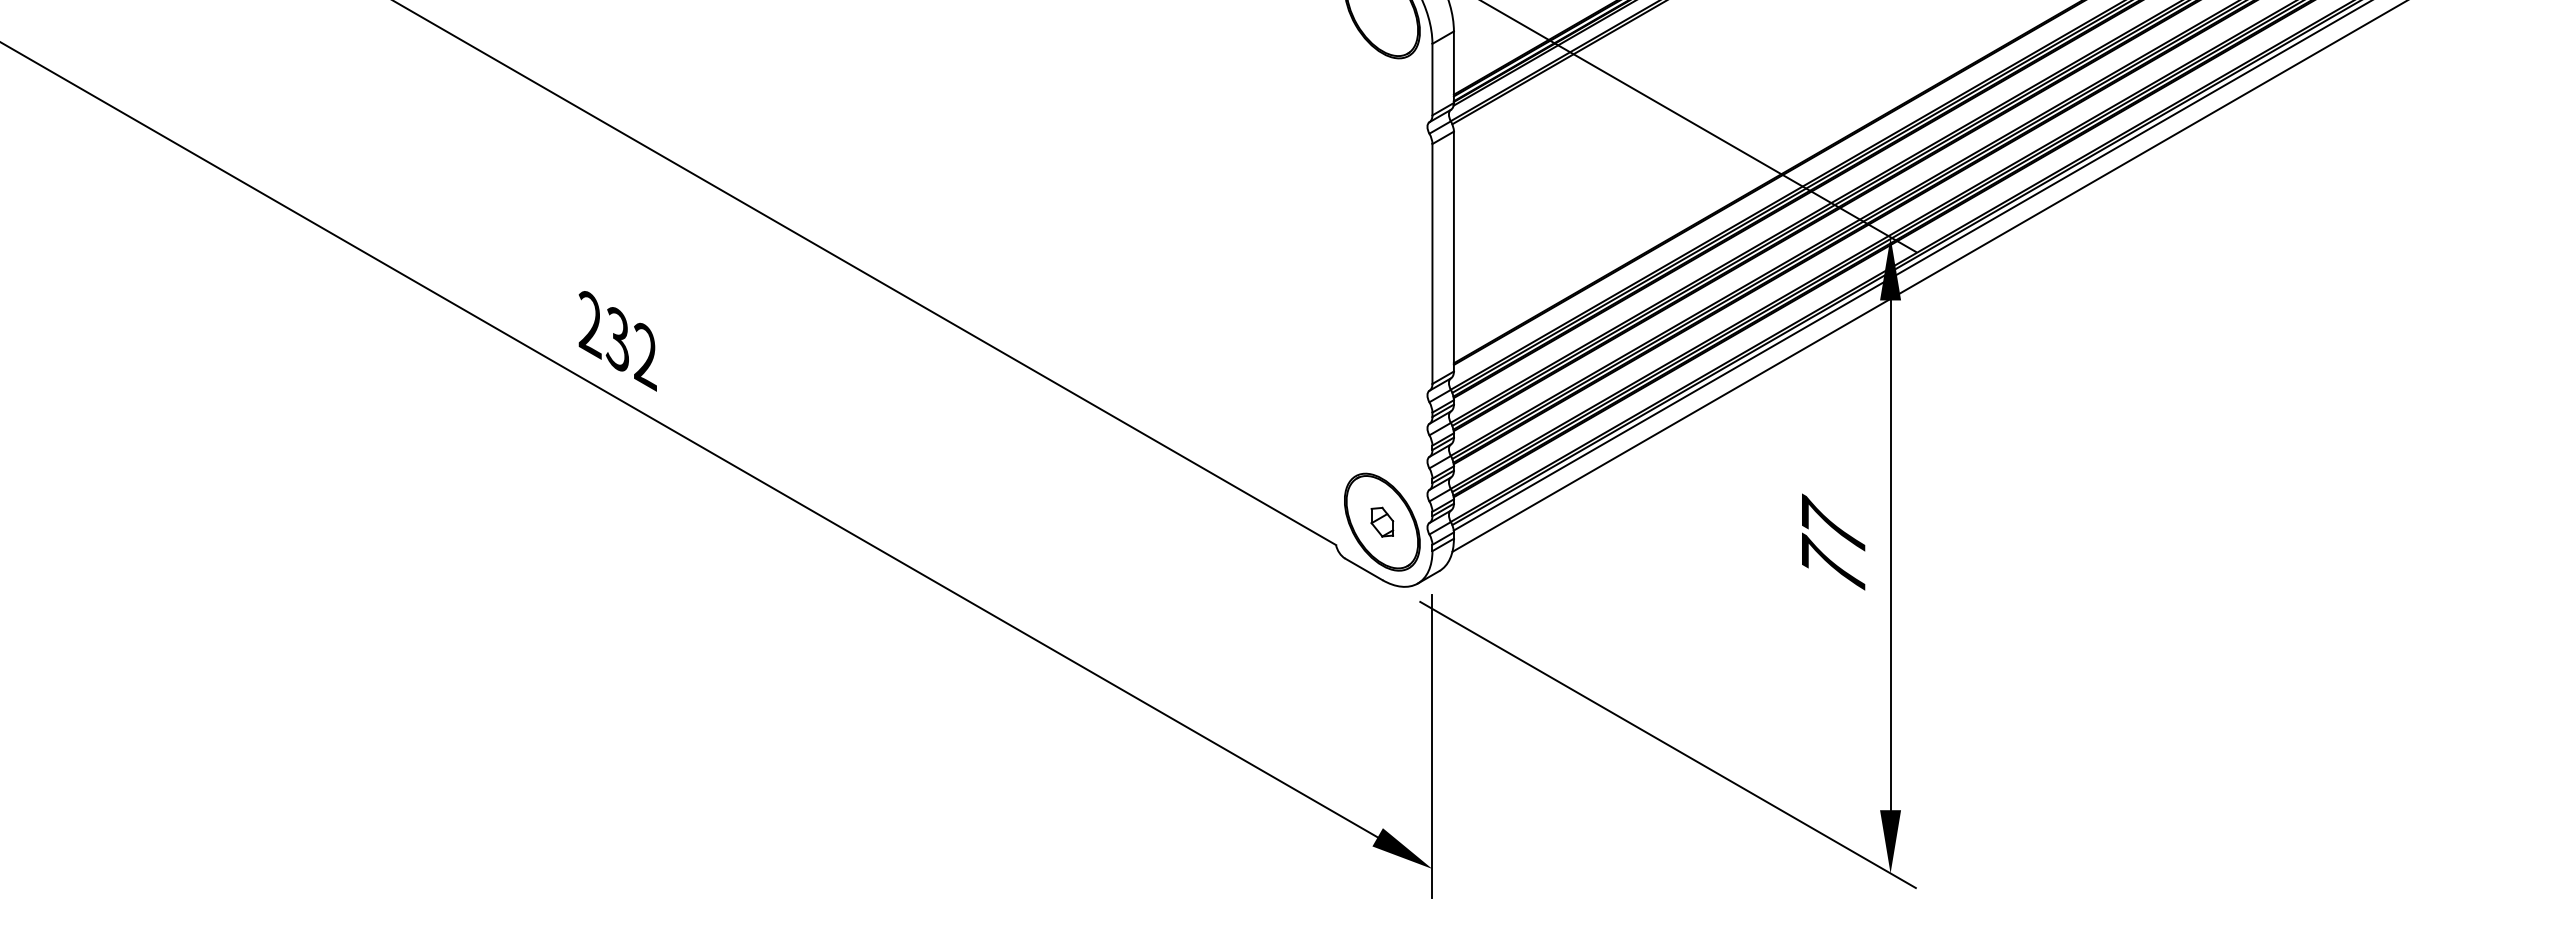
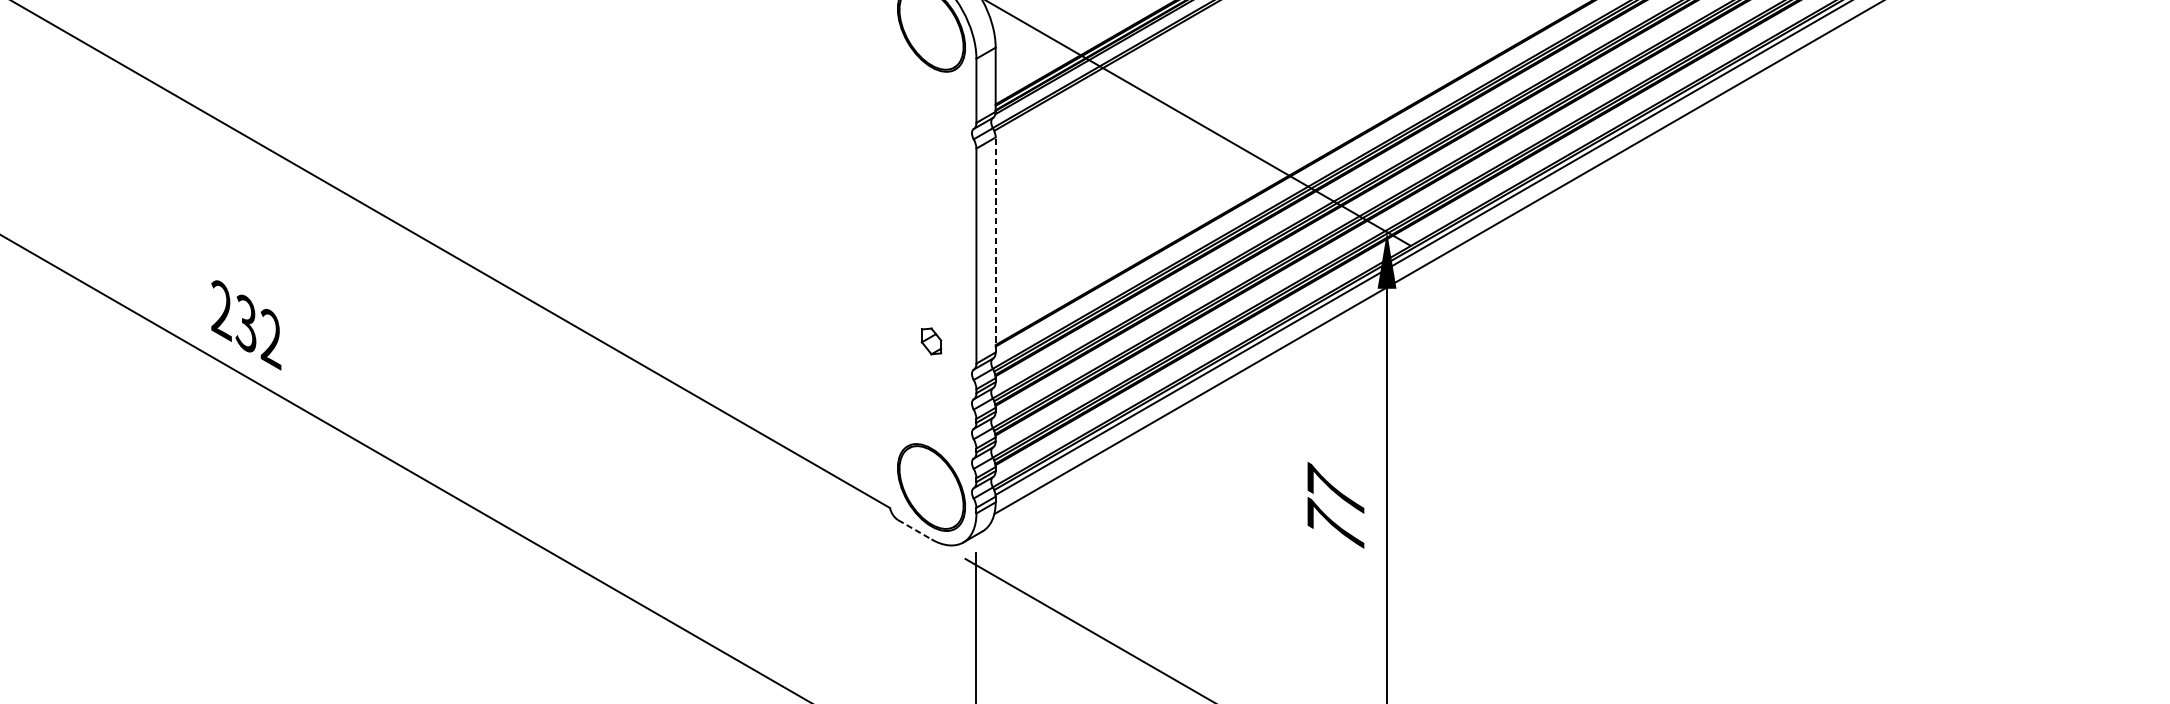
line: (1453, 251) -> (995, 244), solid -> dashed
part: (1382, 521) -> (931, 340), moved
line: (1364, 569) -> (915, 529), solid -> dashed

